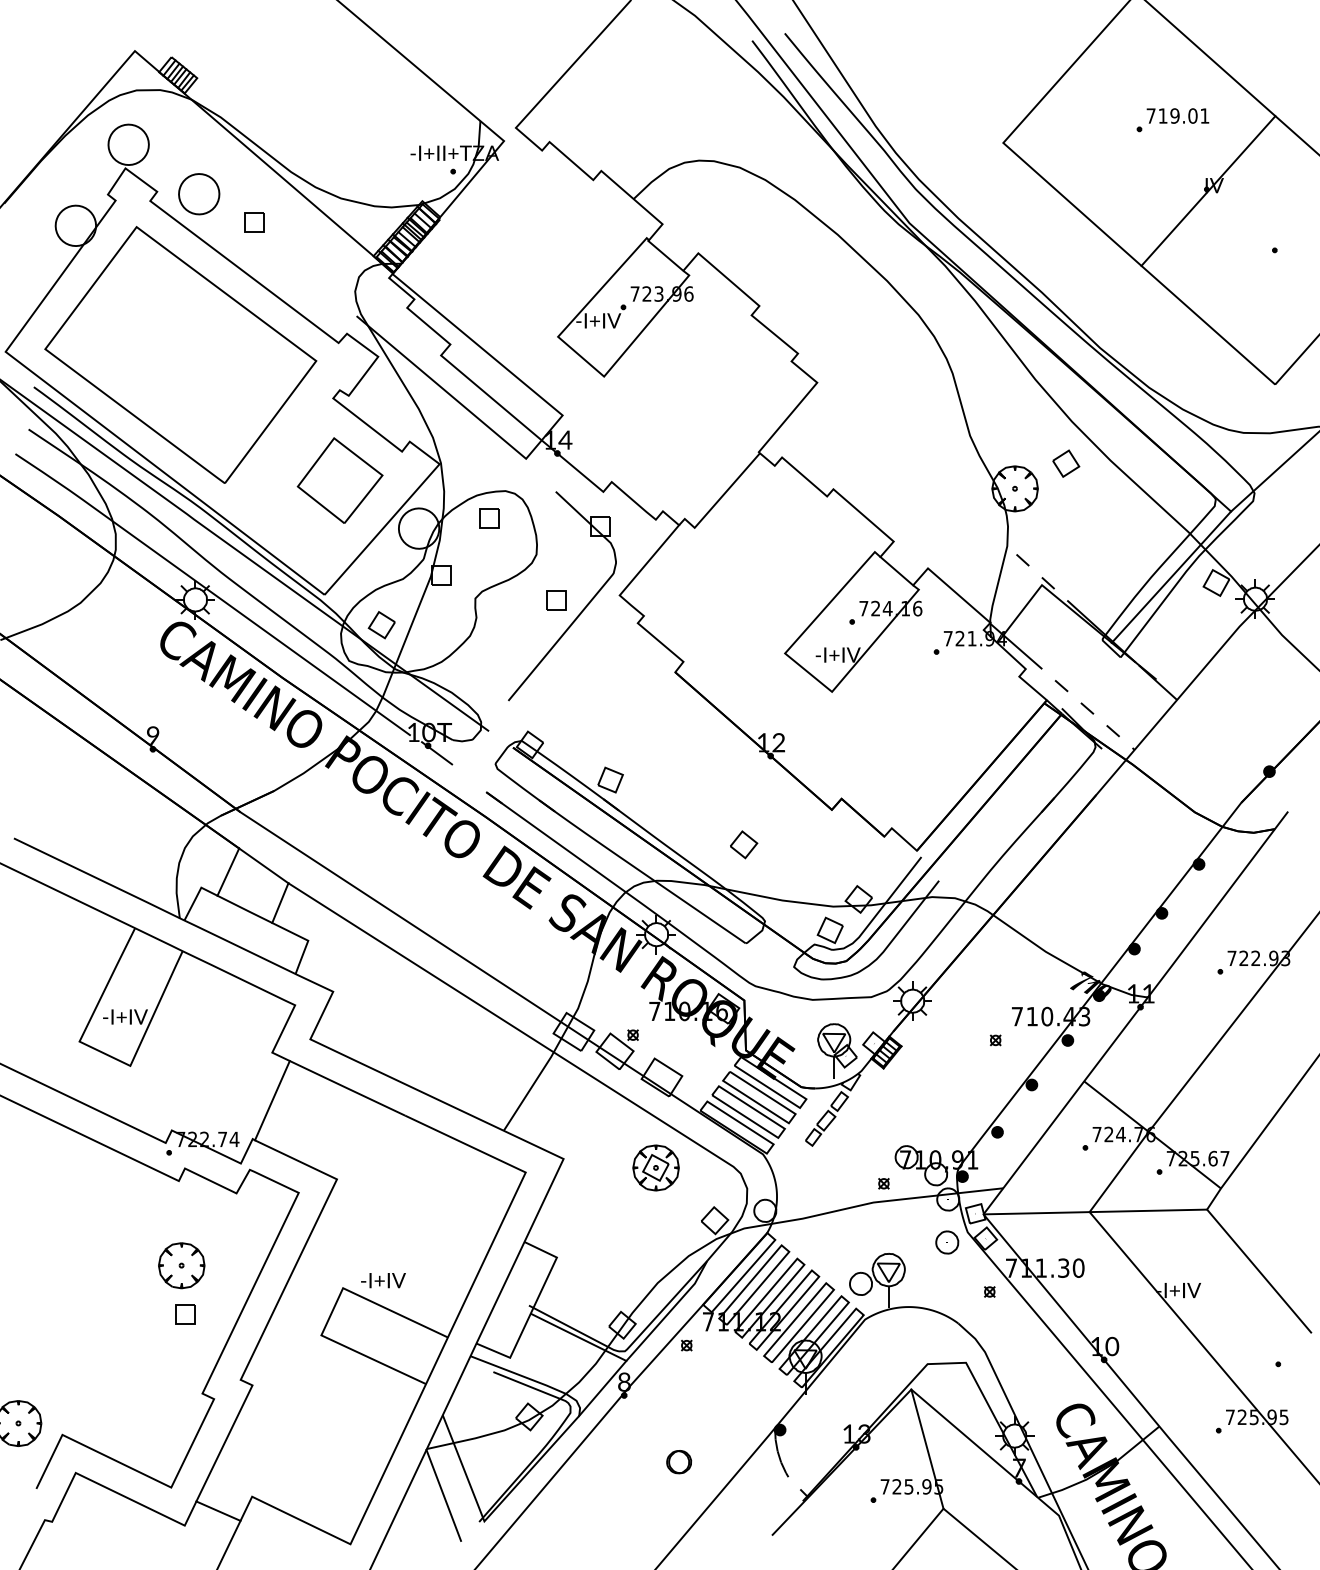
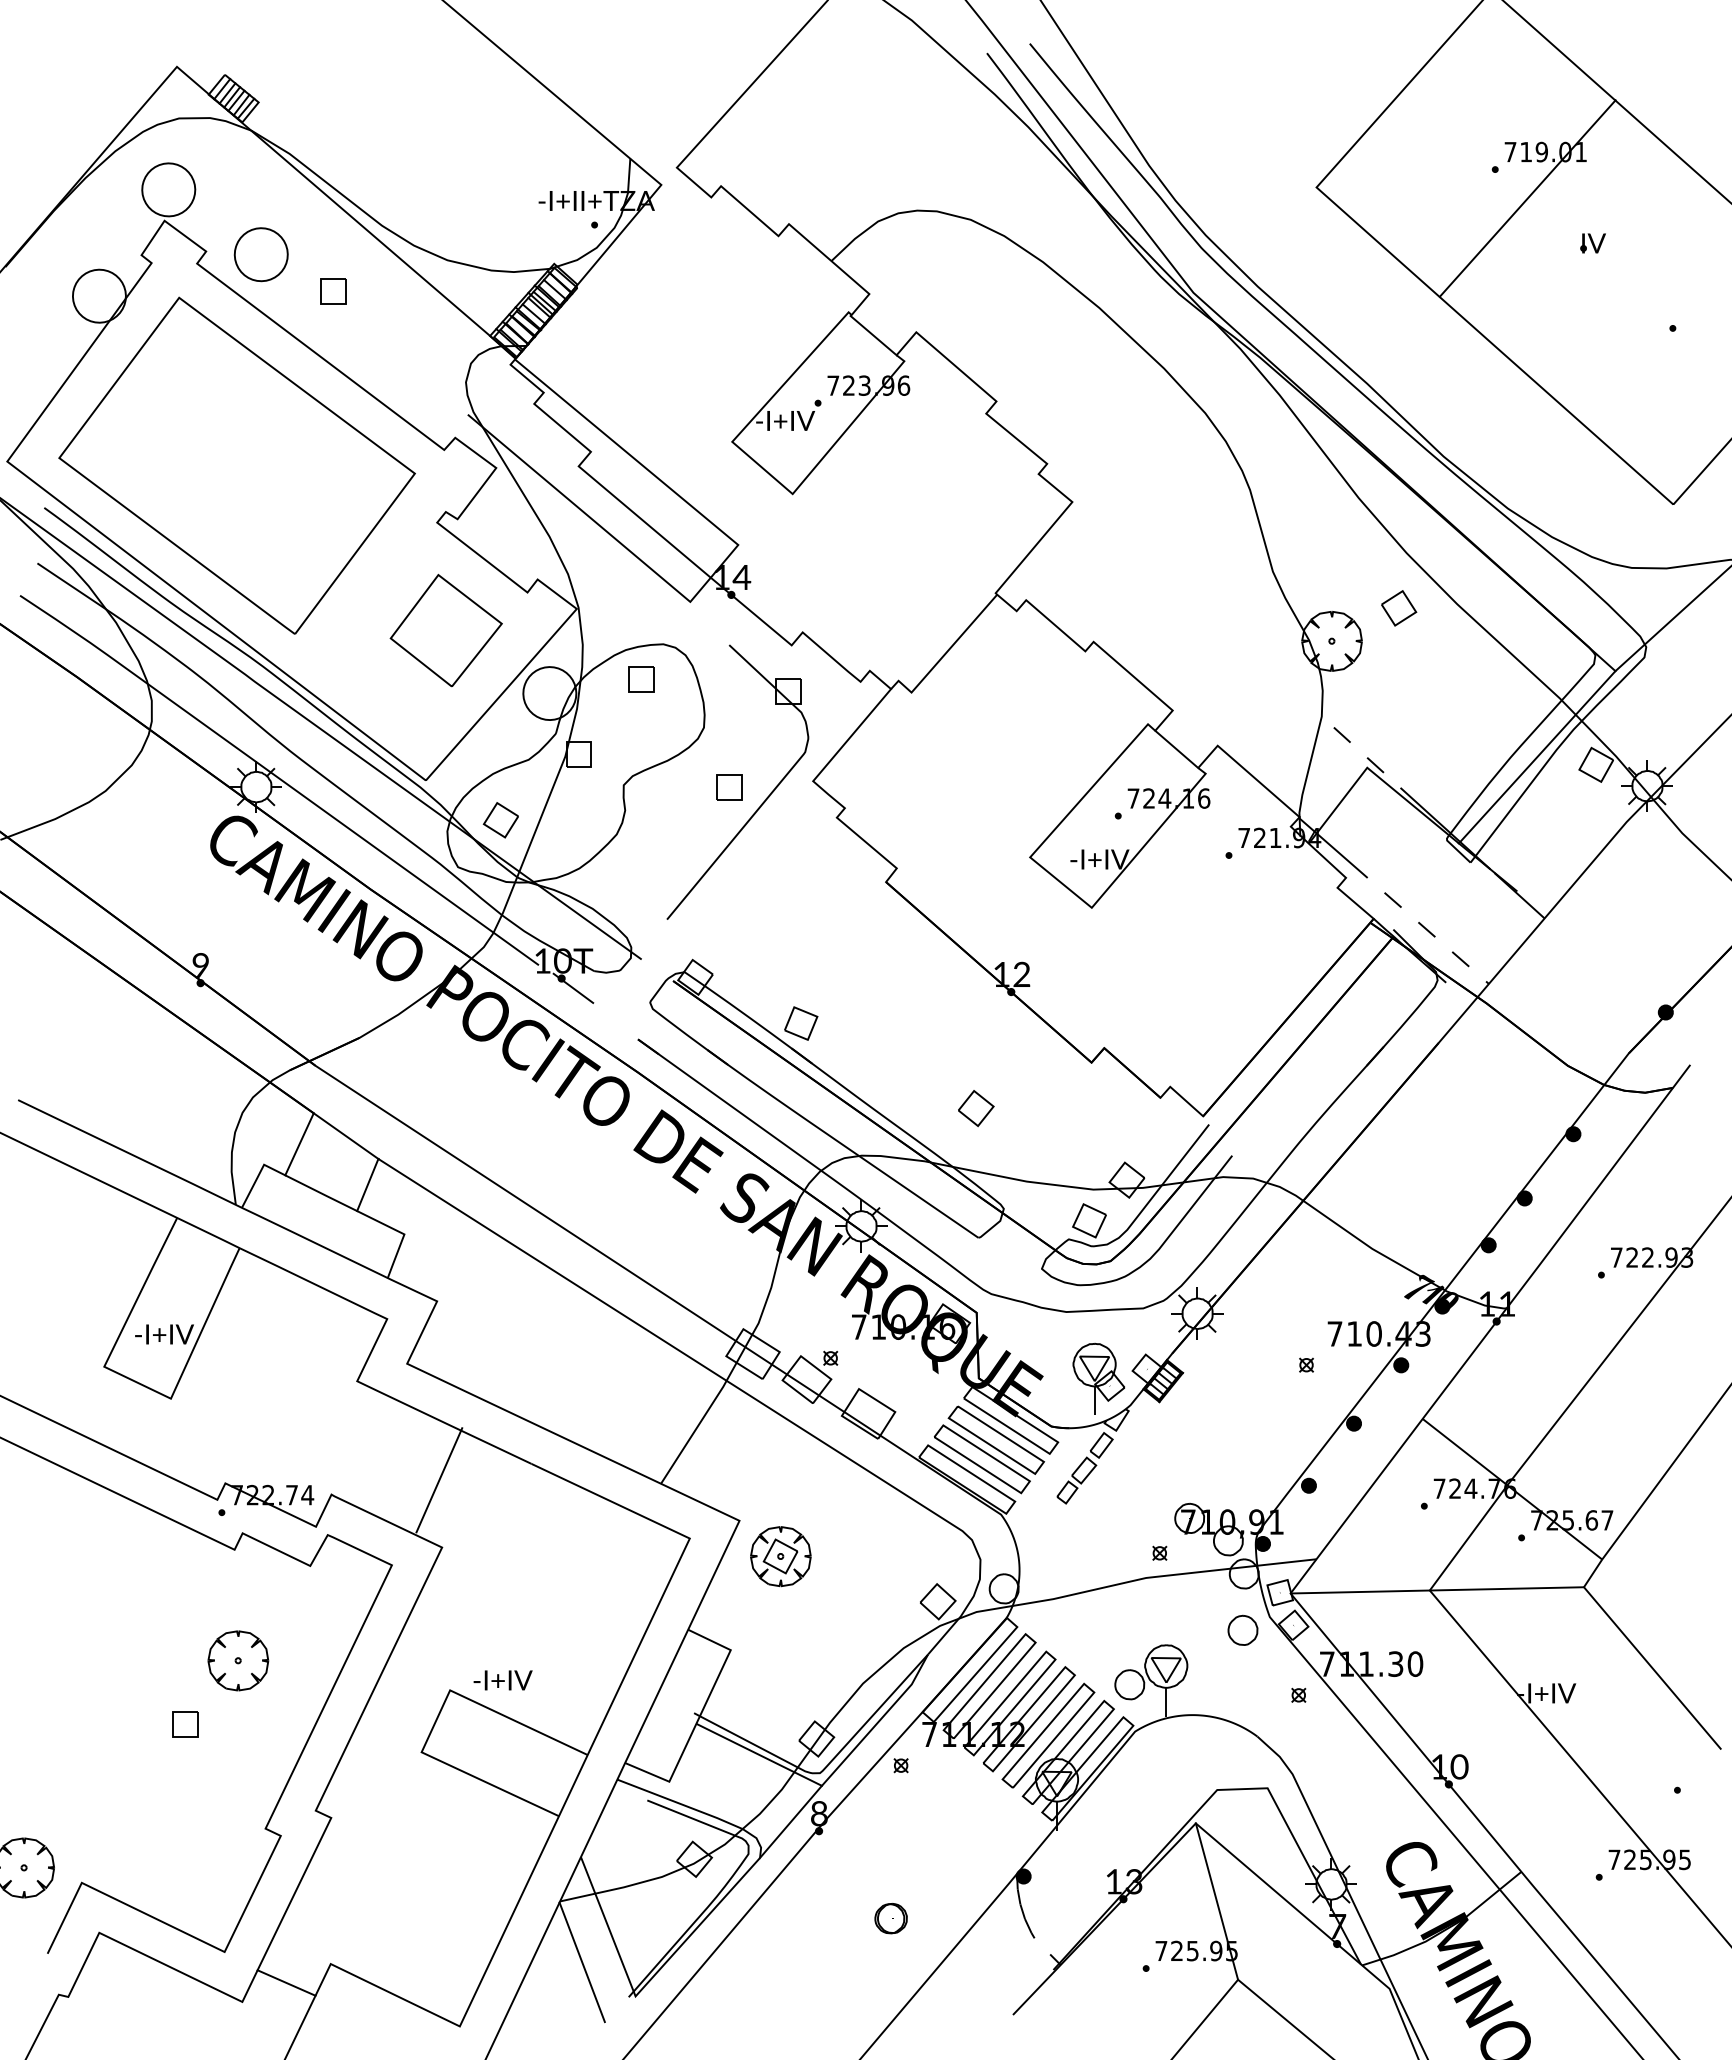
line: (1208, 191) -> (1527, 198), moved
line: (272, 1100) -> (439, 1480), moved
part: (655, 1167) -> (780, 1556), moved
part: (185, 1314) -> (185, 1724), moved

